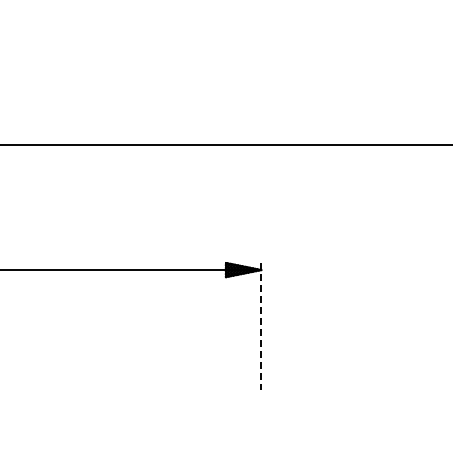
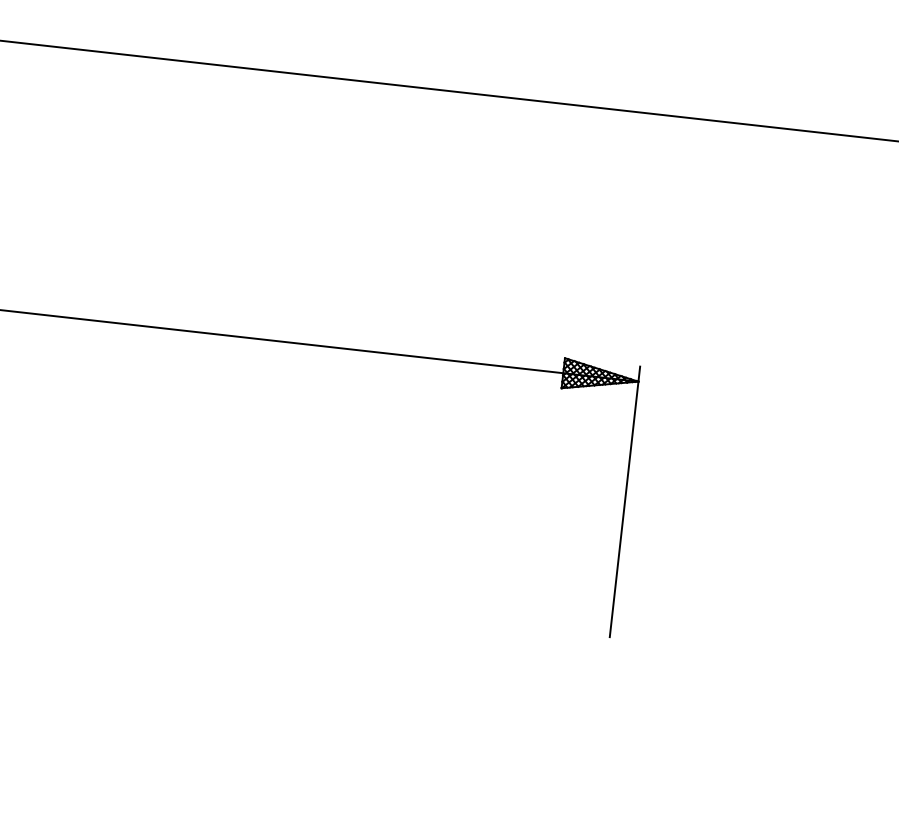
line: (261, 326) -> (625, 502), dashed -> solid

